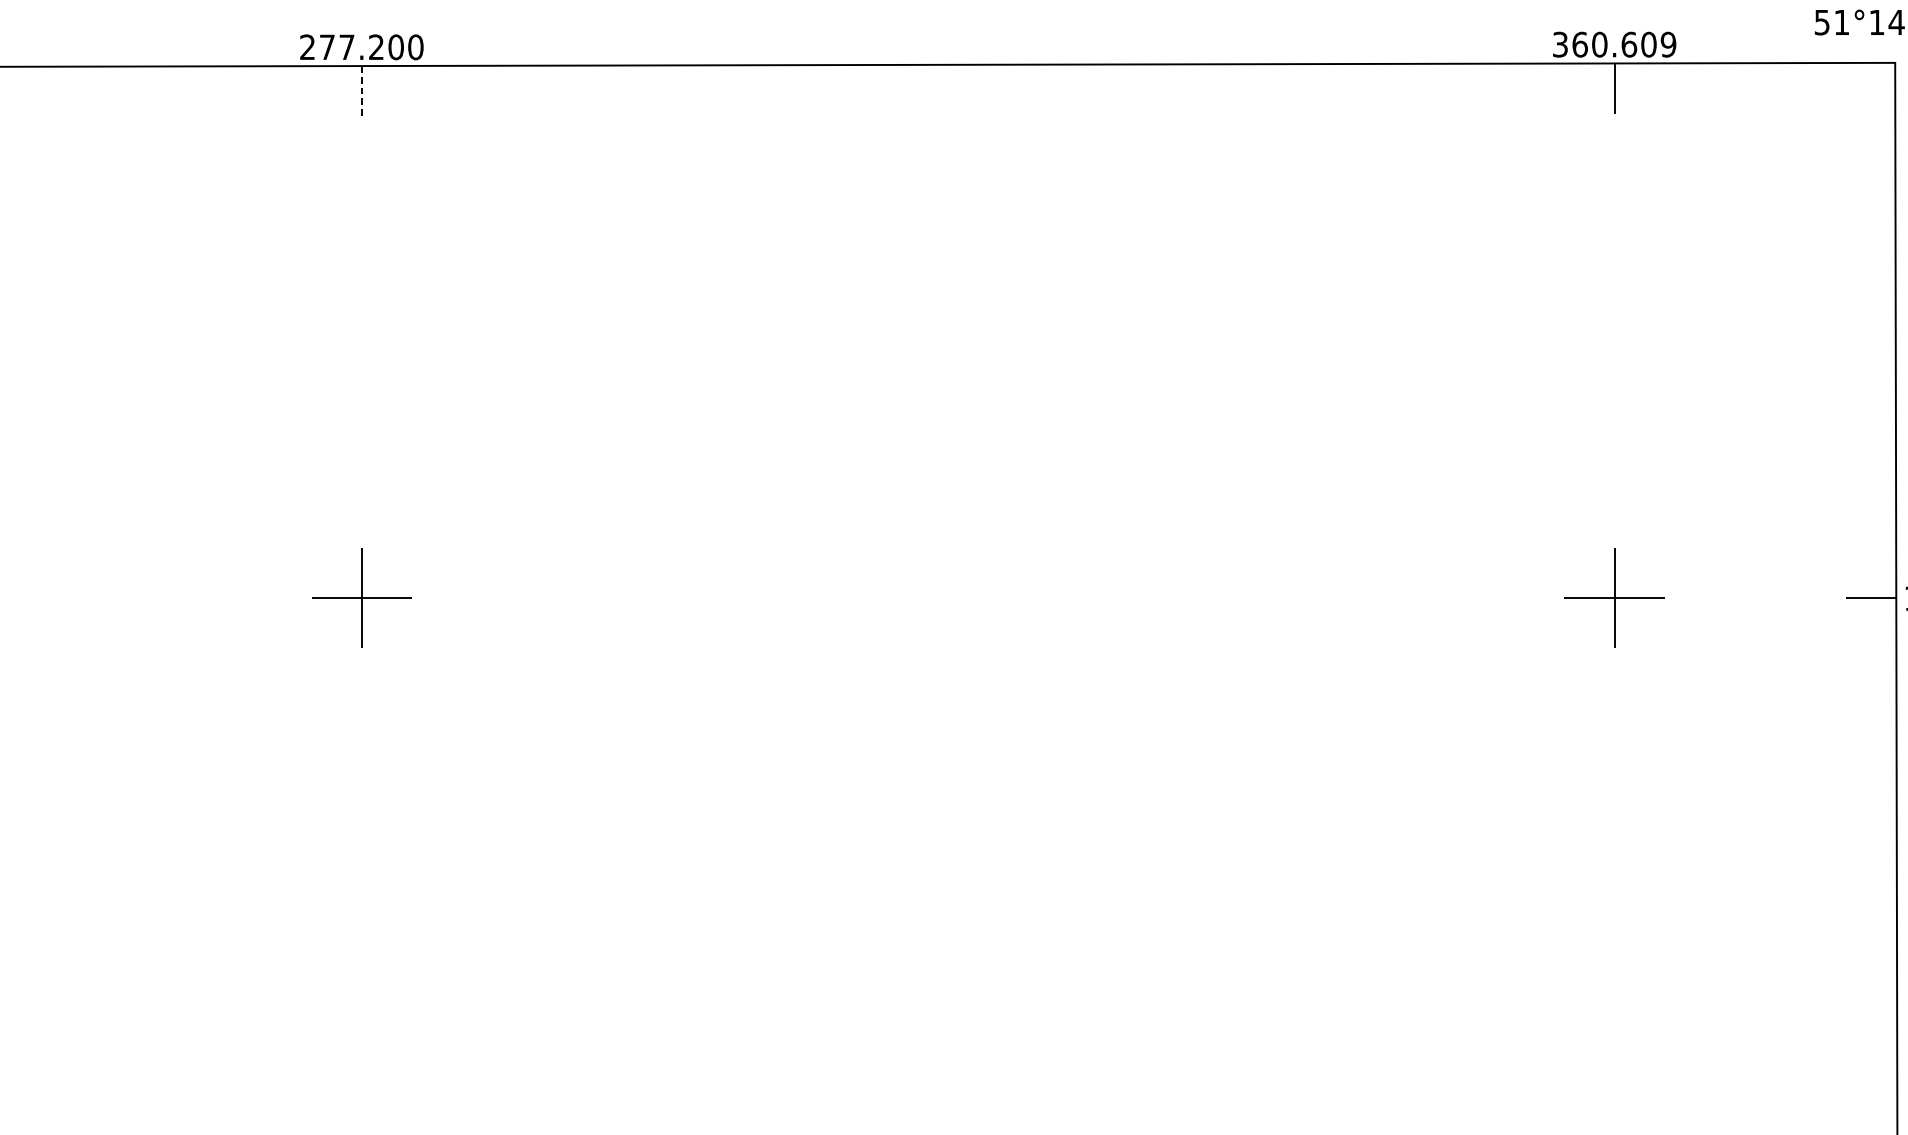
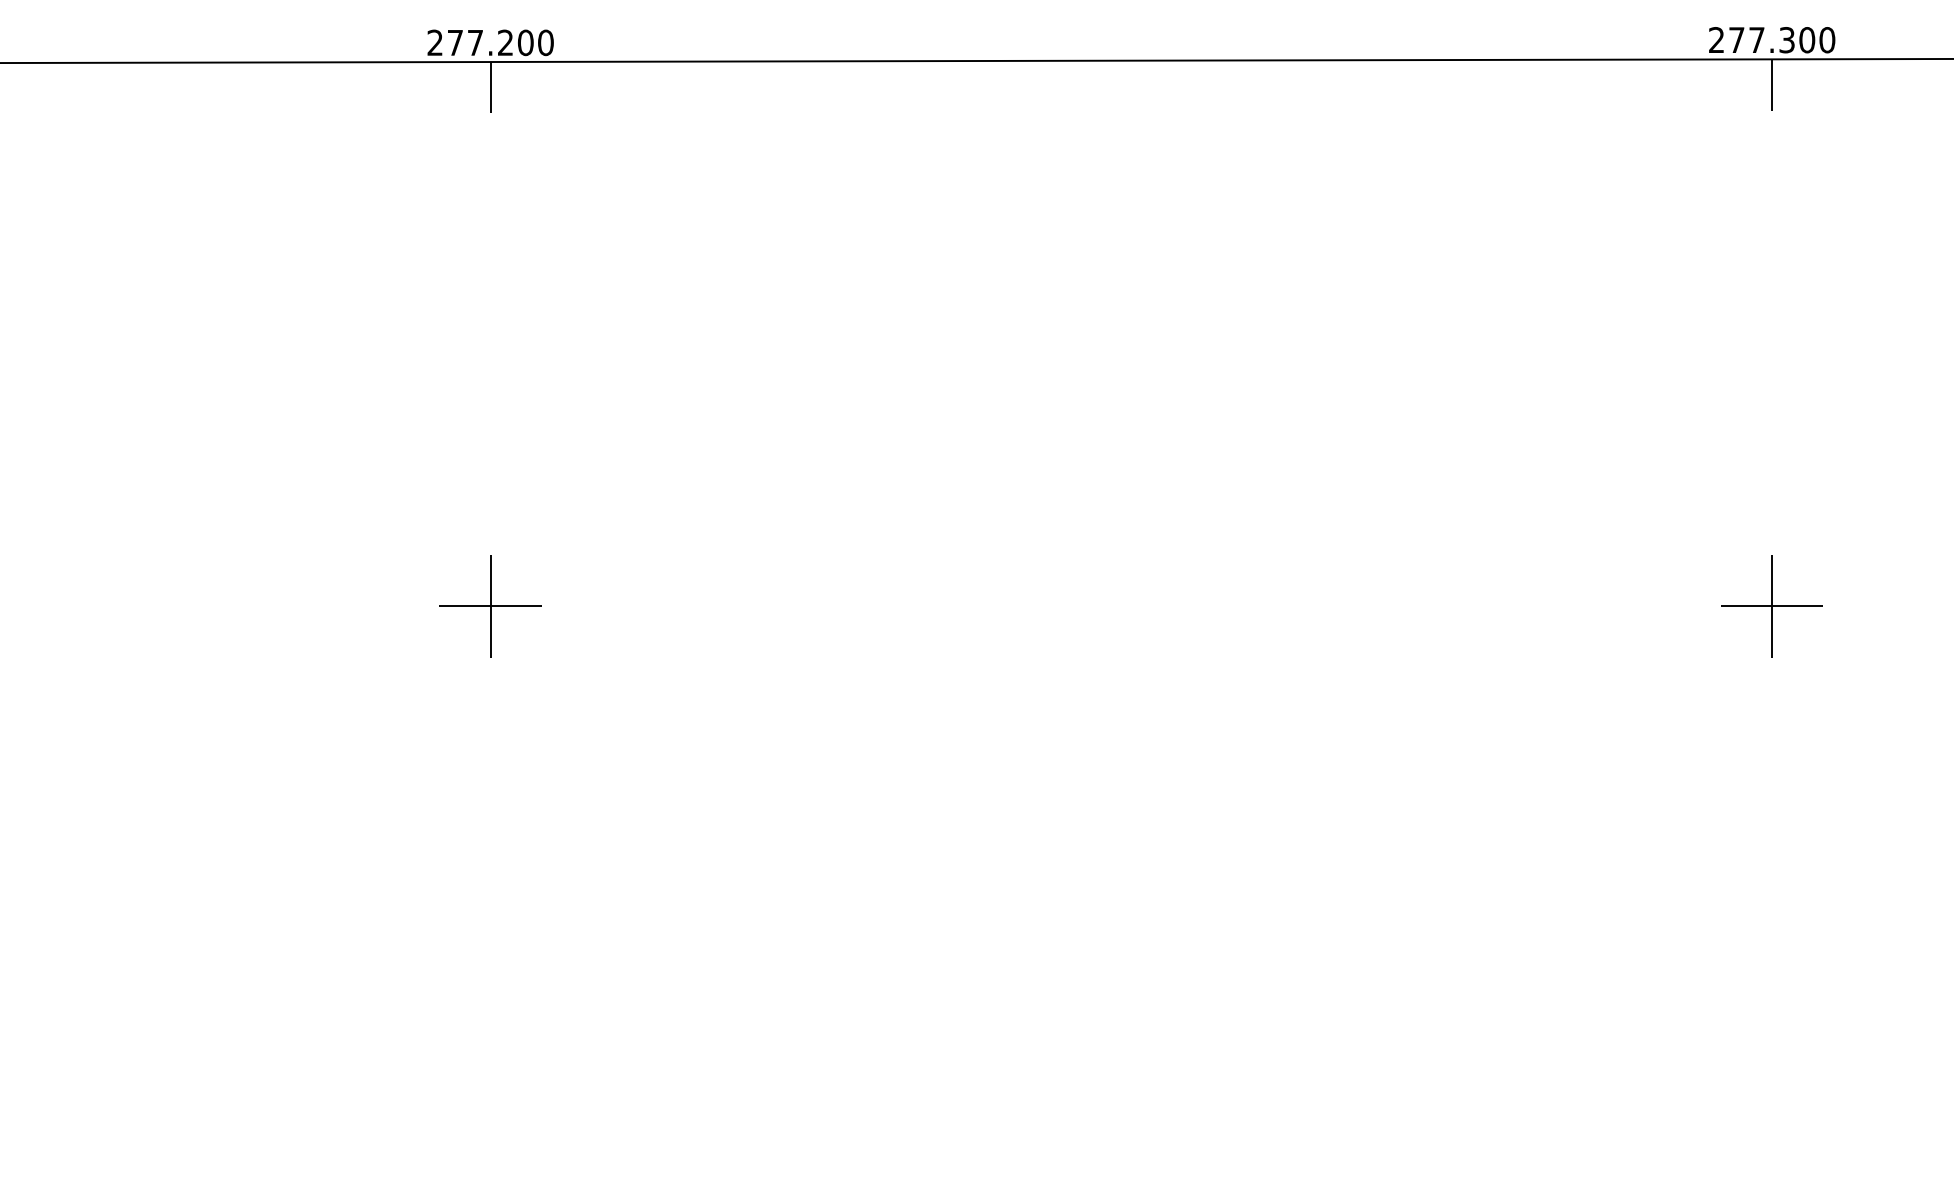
text: (1614, 45) -> (1772, 40), 360.609 -> 277.300
line: (361, 90) -> (490, 87), dashed -> solid

